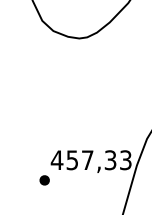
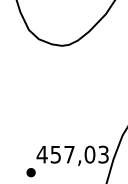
text: (110, 160) -> (89, 154), 457,33 -> 457,03

